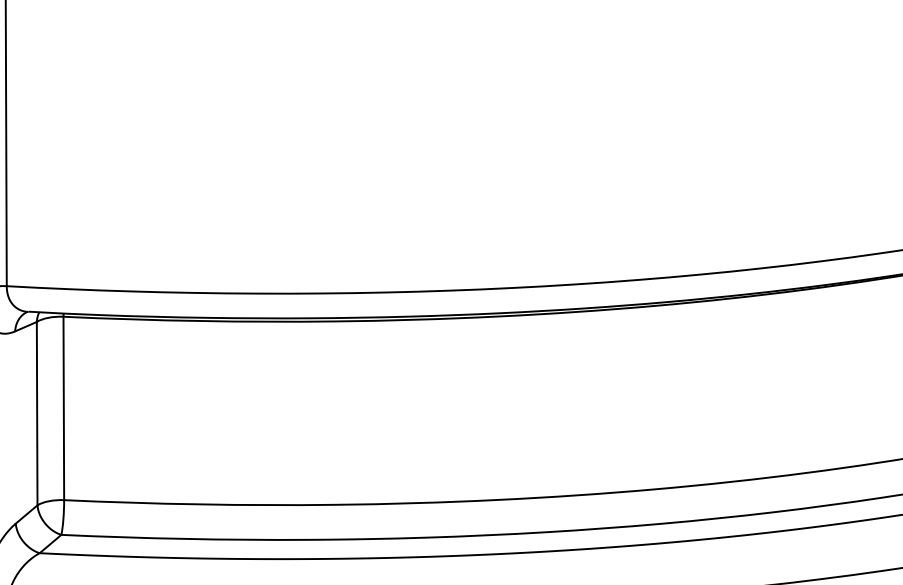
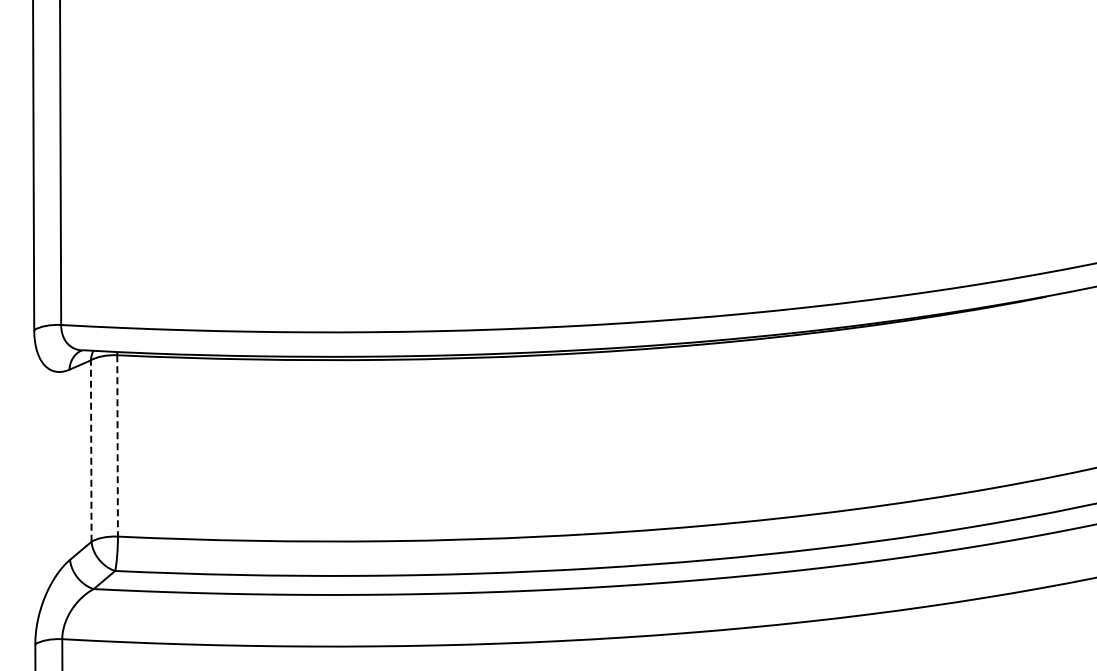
line: (63, 408) -> (117, 445), solid -> dashed
line: (37, 414) -> (91, 451), solid -> dashed

